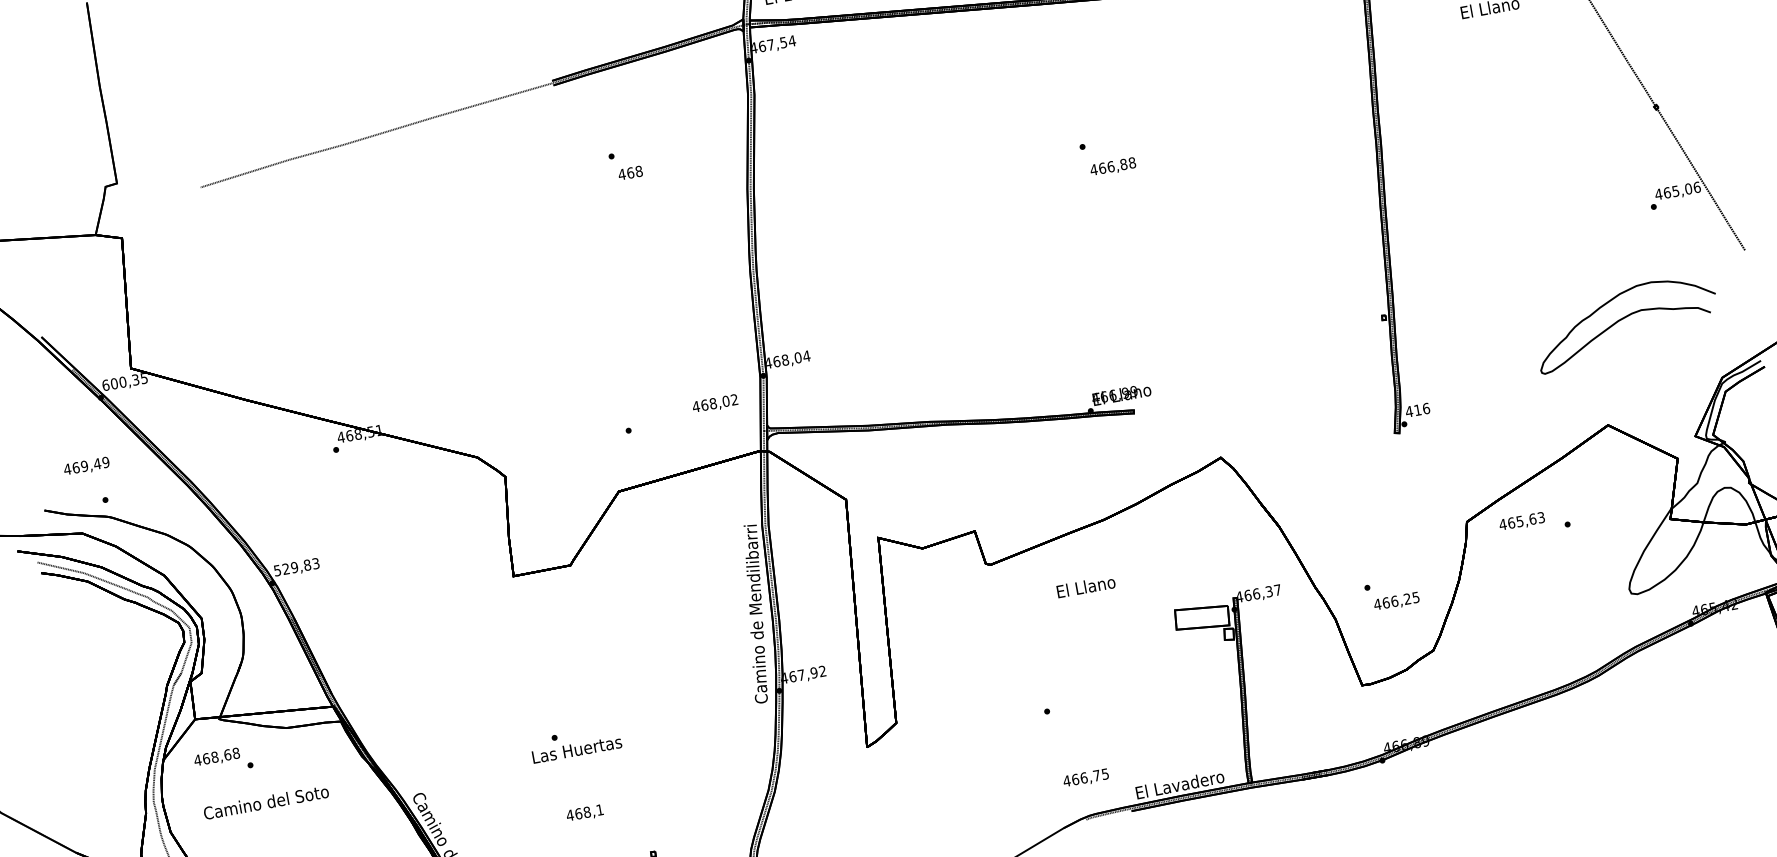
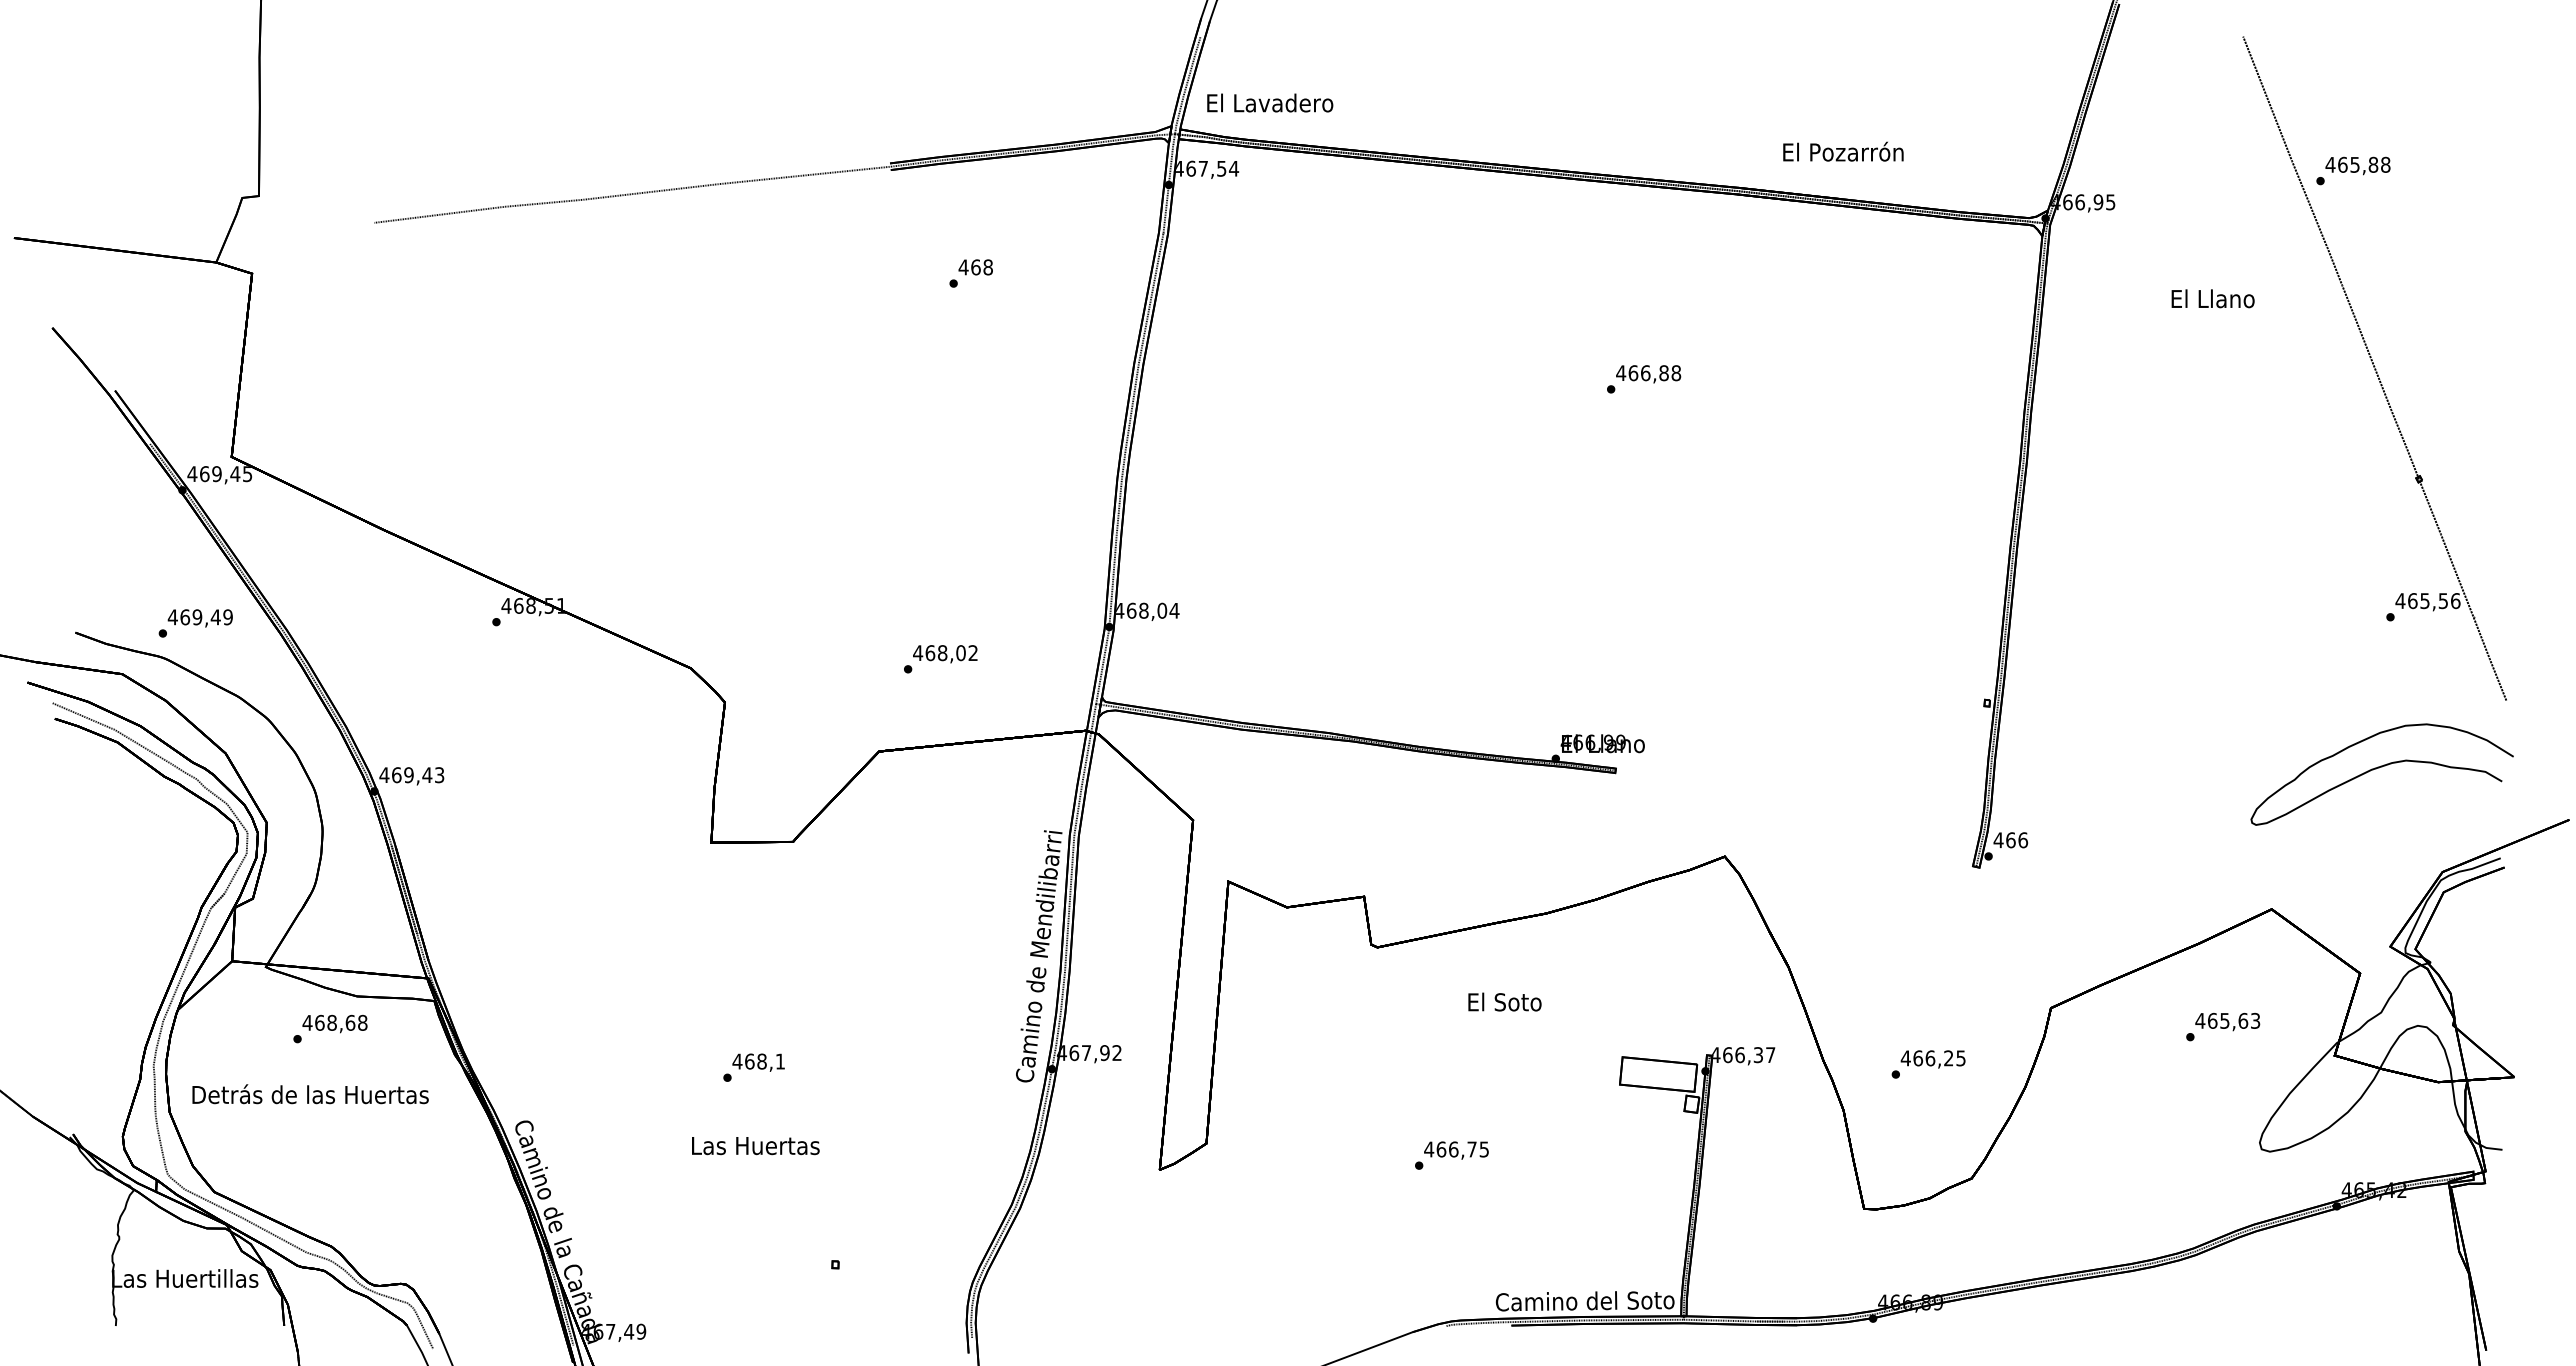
text: (1113, 167) -> (1648, 374), moved
text: (630, 173) -> (975, 267), moved
text: (1688, 189) -> (2443, 601), 465,06 -> 465,56
curve: (1623, 319) -> (2379, 768), moved
text: (120, 382) -> (213, 474), 600,35 -> 469,45
text: (715, 404) -> (945, 654), moved
text: (1417, 410) -> (2010, 840), 416 -> 466
text: (86, 466) -> (199, 618), moved
text: (1521, 521) -> (2227, 1021), moved
text: (292, 568) -> (405, 775), 529,83 -> 469,43
text: (1085, 586) -> (1504, 1001), El Llano -> El Soto
text: (1396, 601) -> (1932, 1059), moved
text: (576, 750) -> (755, 1146), moved
text: (216, 757) -> (334, 1023), moved
text: (1086, 778) -> (1456, 1150), moved
text: (1179, 785) -> (1584, 1301), El Lavadero -> Camino del Soto
text: (266, 802) -> (310, 1094), Camino del Soto -> Detrás de las Huertas
text: (584, 813) -> (758, 1062), moved

